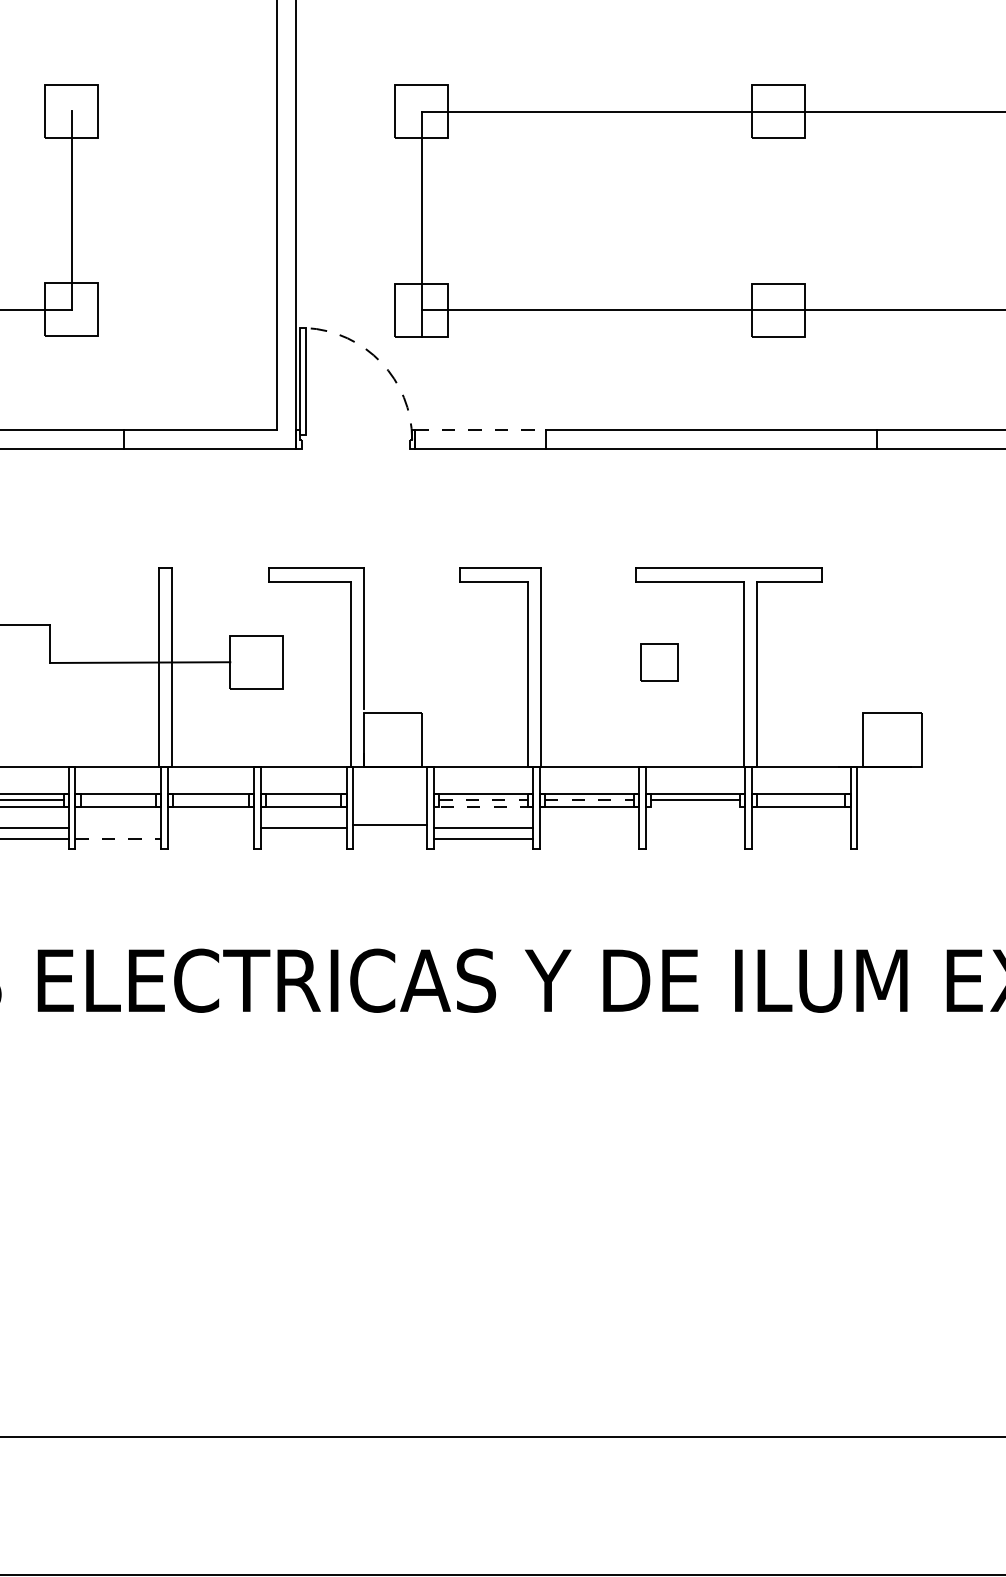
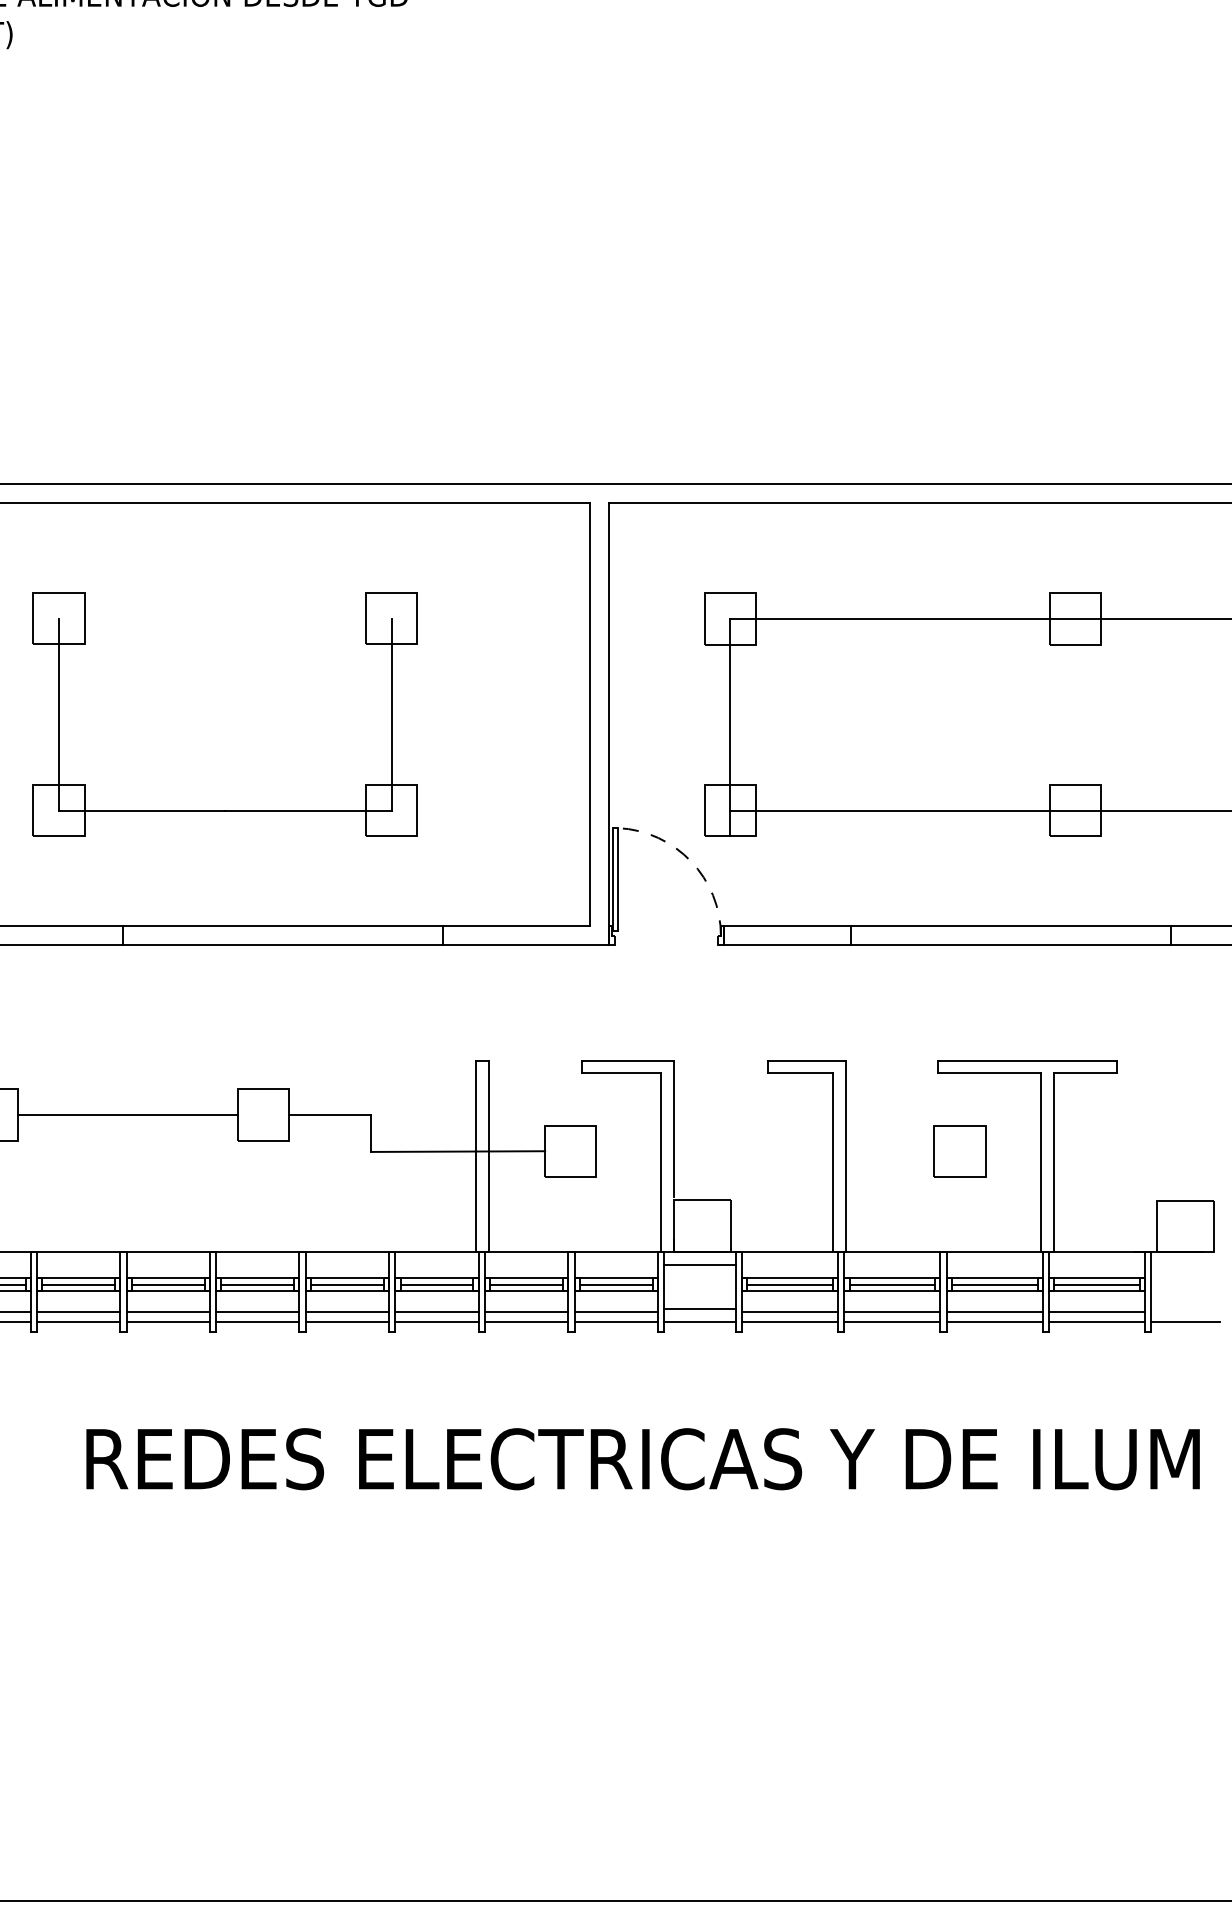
line: (480, 429) -> (787, 926), dashed -> solid
part: (658, 662) -> (959, 1151), size x1.43
line: (389, 780) -> (699, 1265), added
line: (117, 800) -> (436, 1284), added
line: (211, 800) -> (526, 1284), added
line: (303, 800) -> (615, 1284), added
line: (484, 800) -> (790, 1284), dashed -> solid
line: (589, 800) -> (892, 1284), dashed -> solid
line: (800, 800) -> (1096, 1284), added
line: (484, 807) -> (790, 1291), dashed -> solid
line: (695, 807) -> (994, 1291), added
line: (117, 827) -> (436, 1311), added
line: (211, 827) -> (526, 1311), added
line: (589, 827) -> (892, 1311), added
line: (695, 827) -> (994, 1311), added
line: (801, 827) -> (1097, 1311), added
line: (117, 838) -> (436, 1321), dashed -> solid
line: (211, 838) -> (526, 1321), added
line: (303, 838) -> (615, 1321), added
line: (389, 838) -> (699, 1321), added
line: (589, 838) -> (892, 1321), added
line: (695, 838) -> (994, 1321), added
line: (801, 838) -> (1097, 1321), added
line: (892, 838) -> (1185, 1321), added

